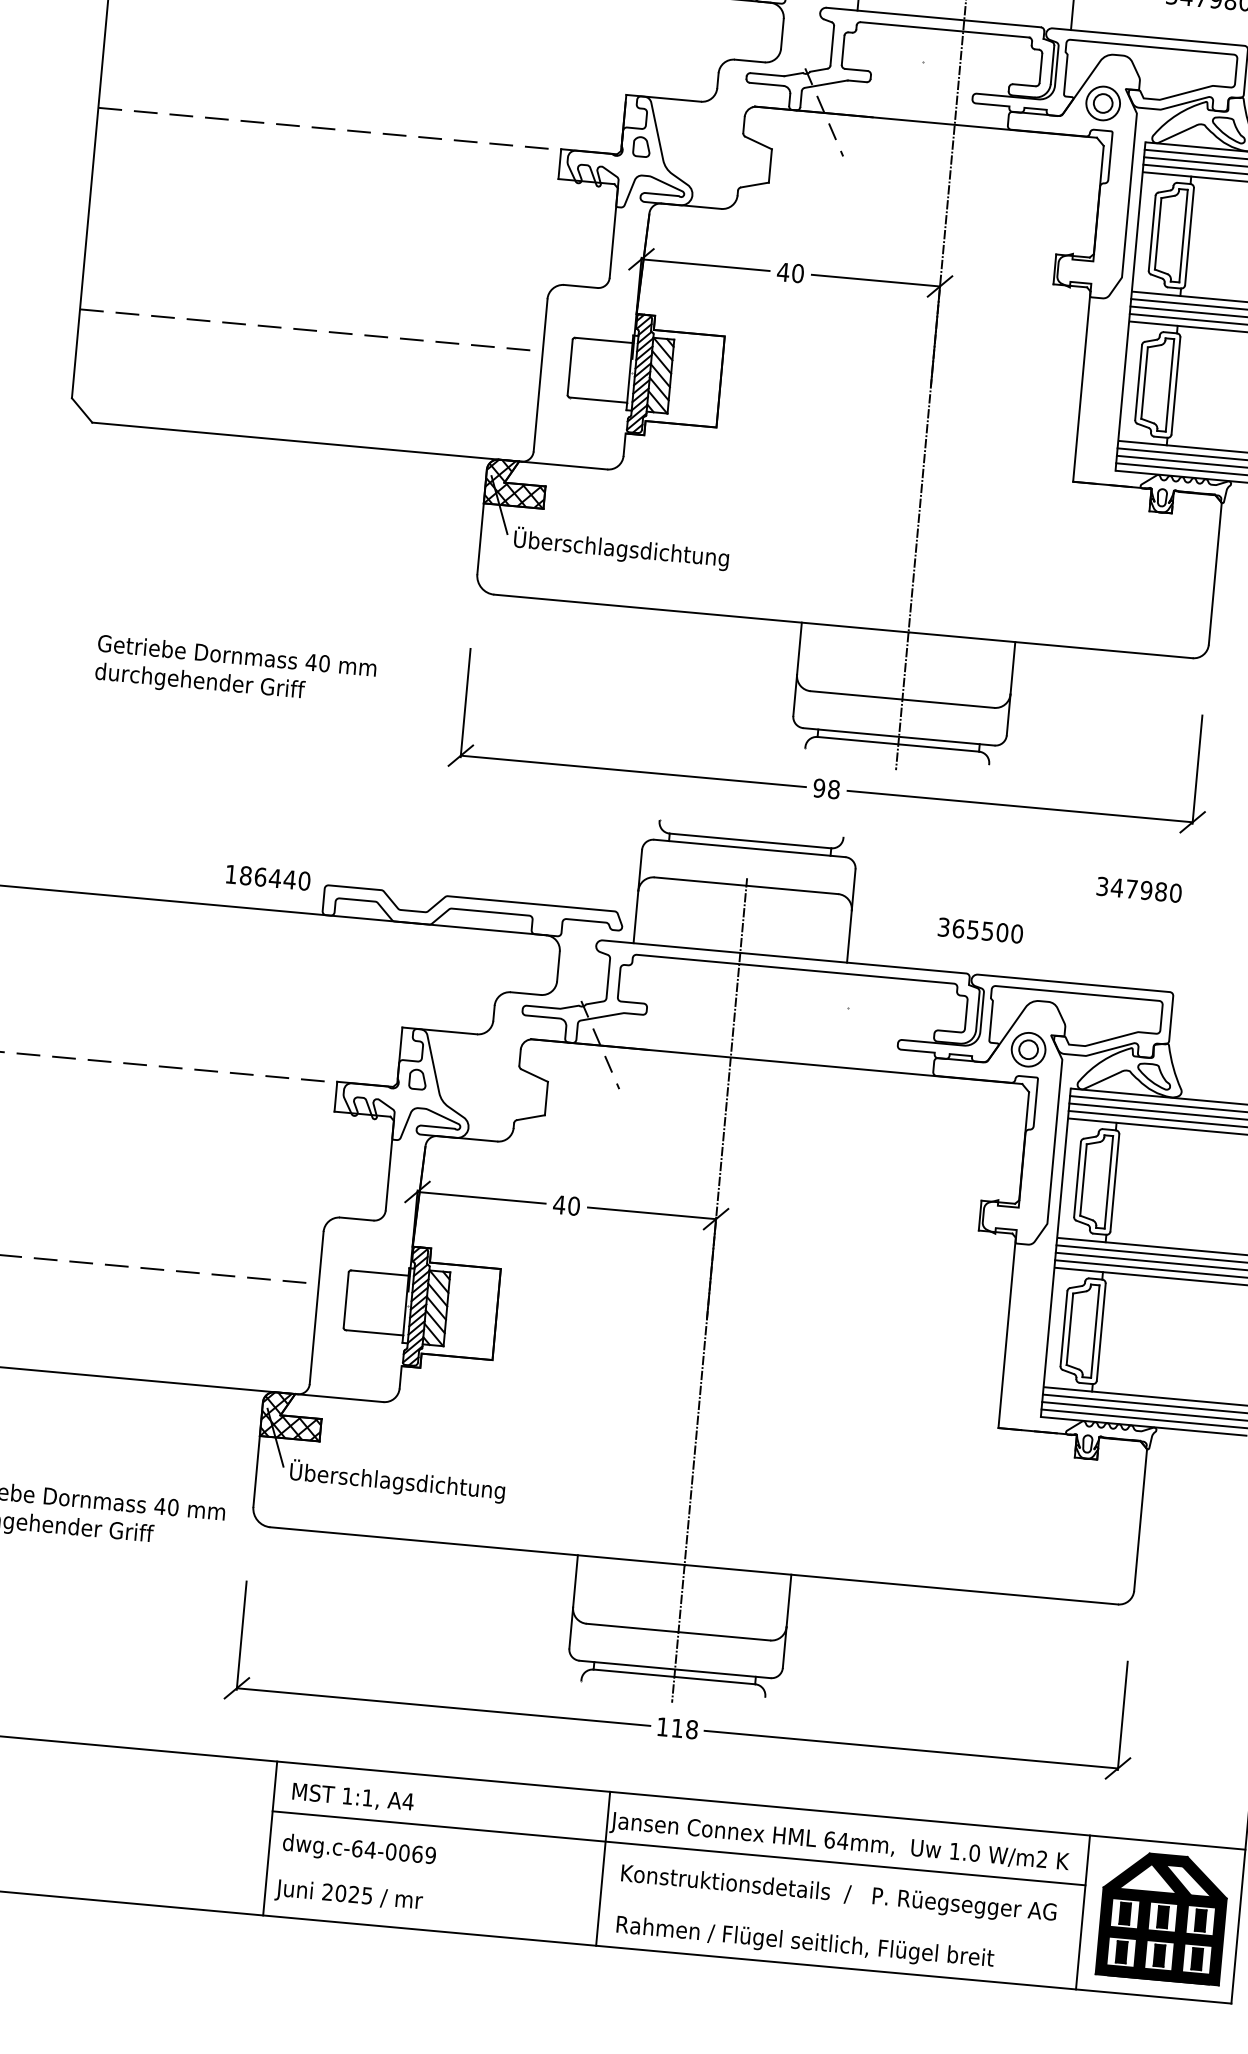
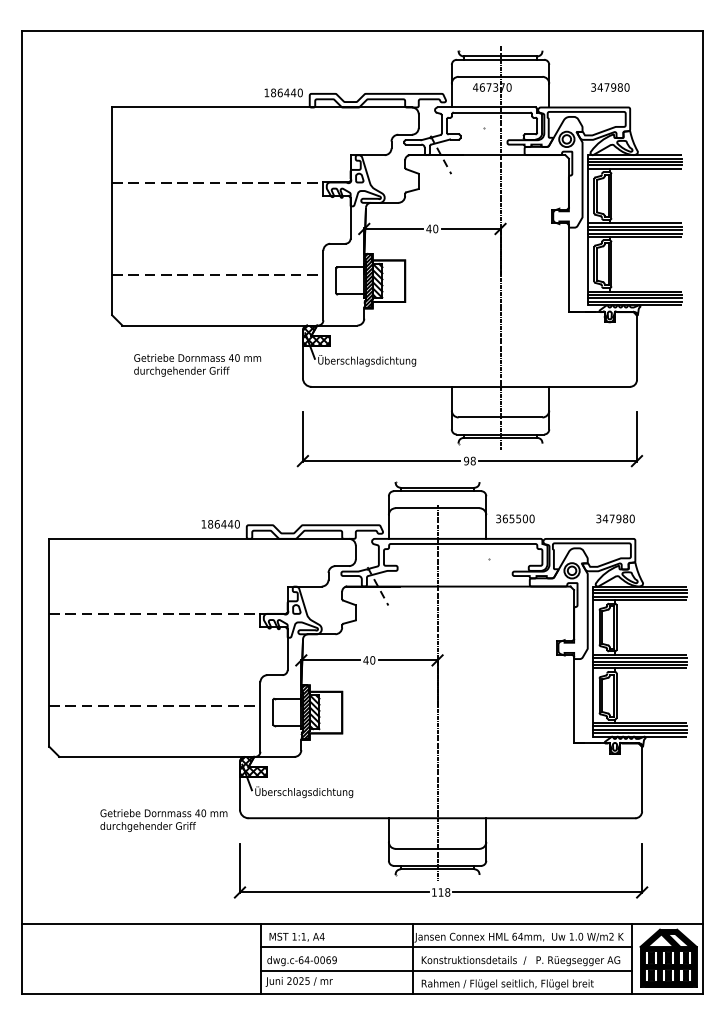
text: (235, 671) -> (197, 365), moved
text: (1139, 888) -> (615, 518), moved
text: (980, 929) -> (515, 518), moved
line: (673, 1900) -> (446, 970), added

